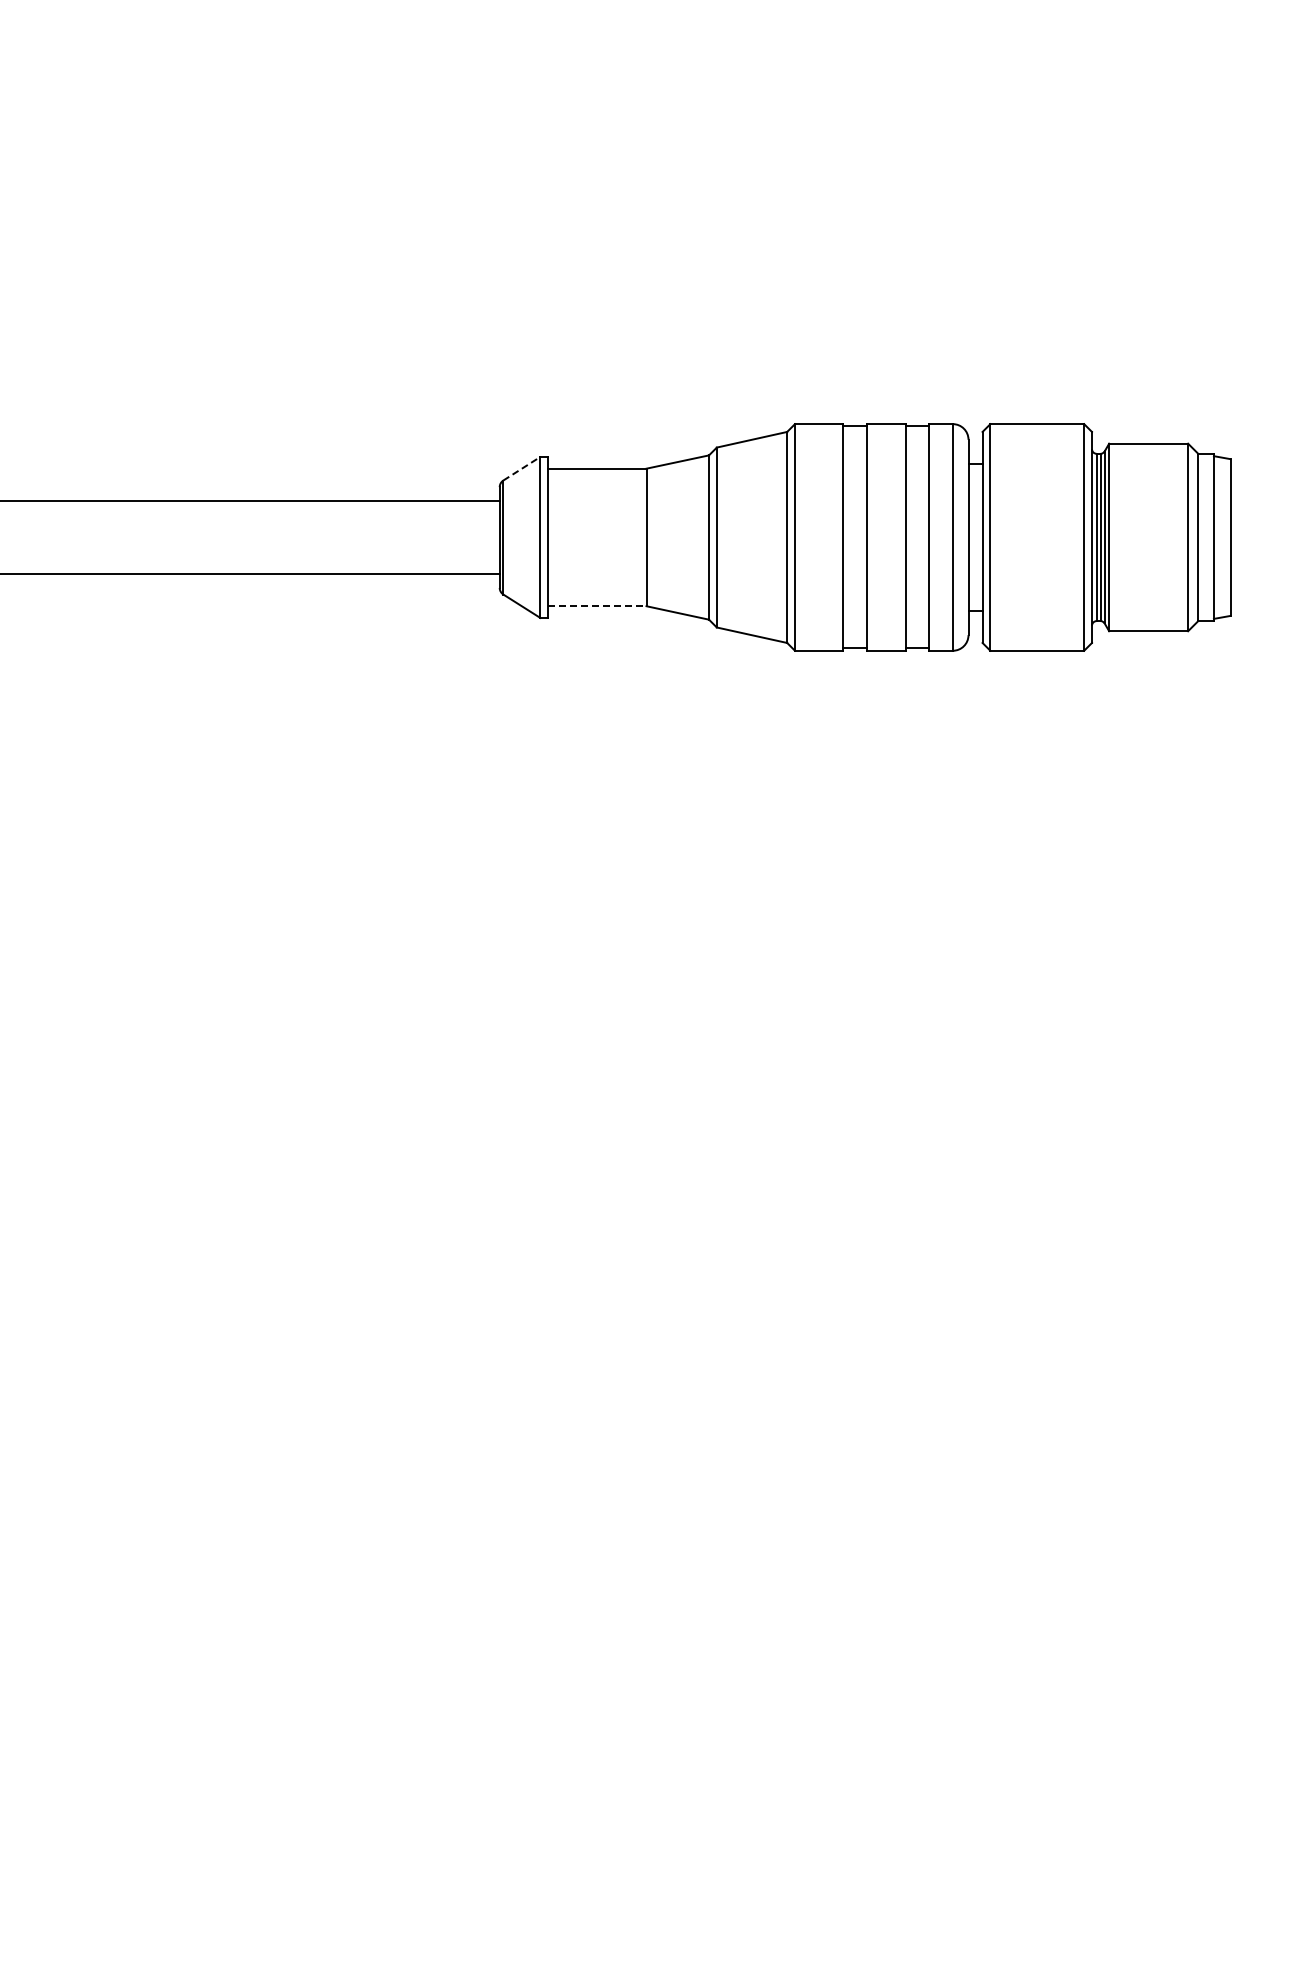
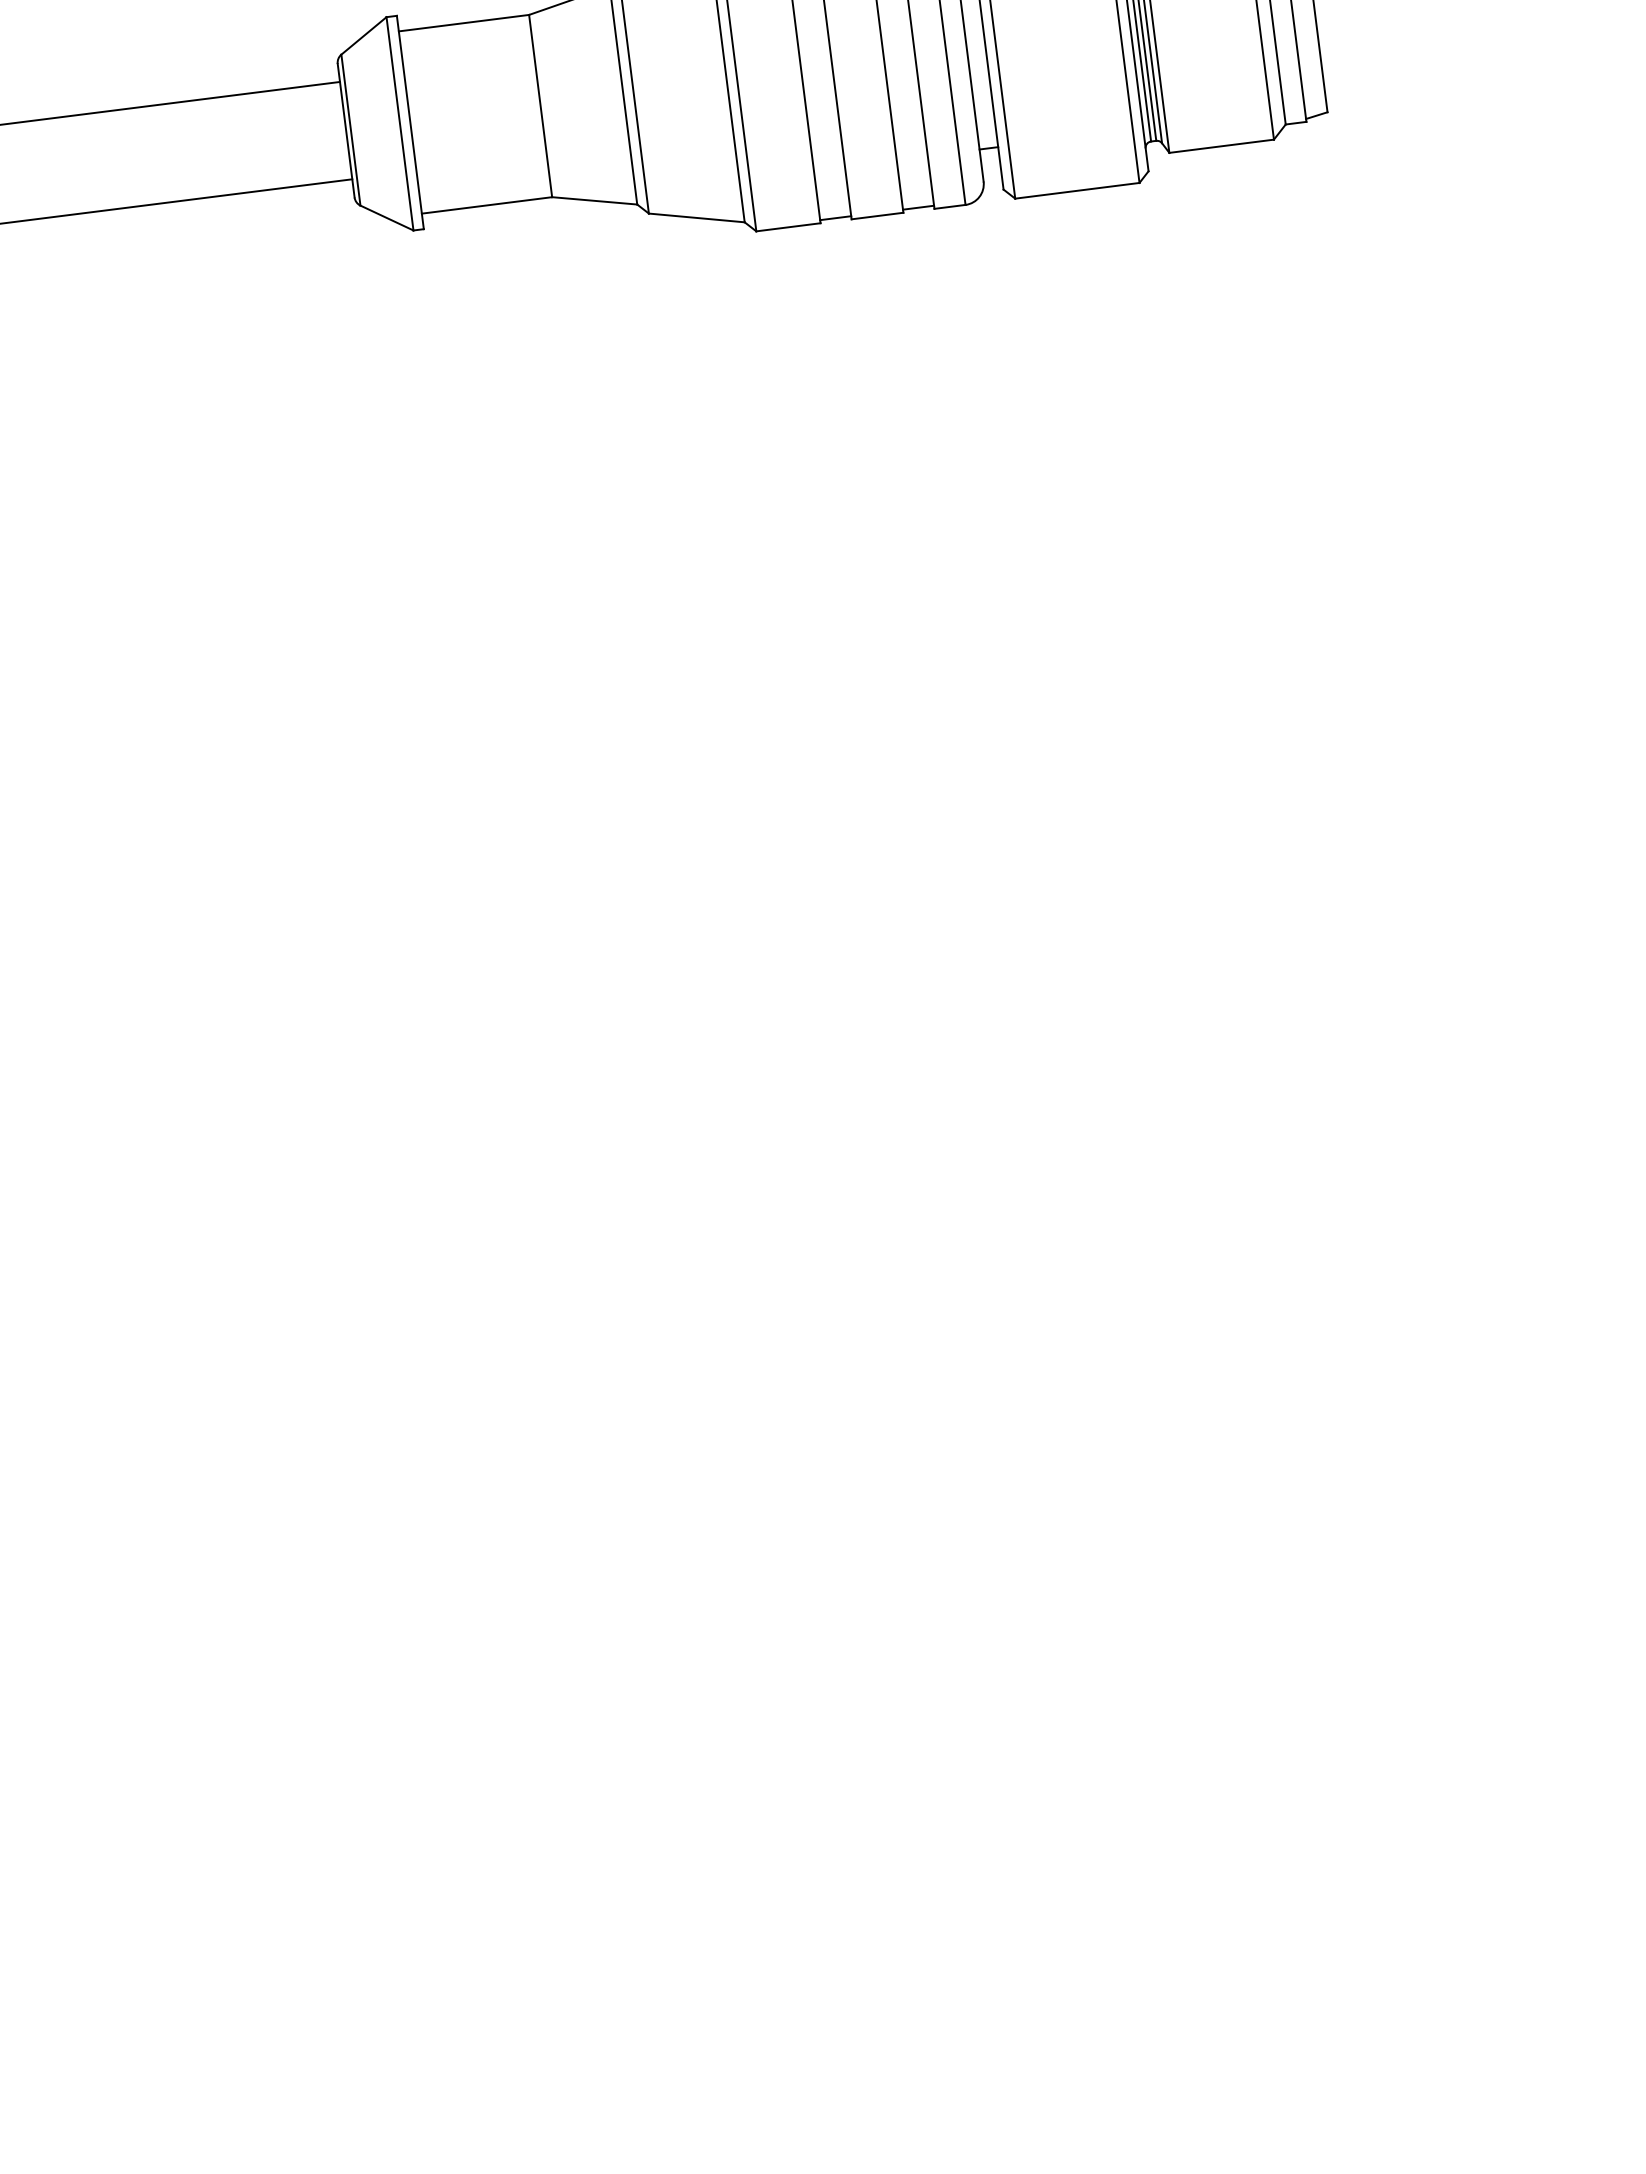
line: (521, 468) -> (363, 35), dashed -> solid
line: (597, 606) -> (487, 205), dashed -> solid

